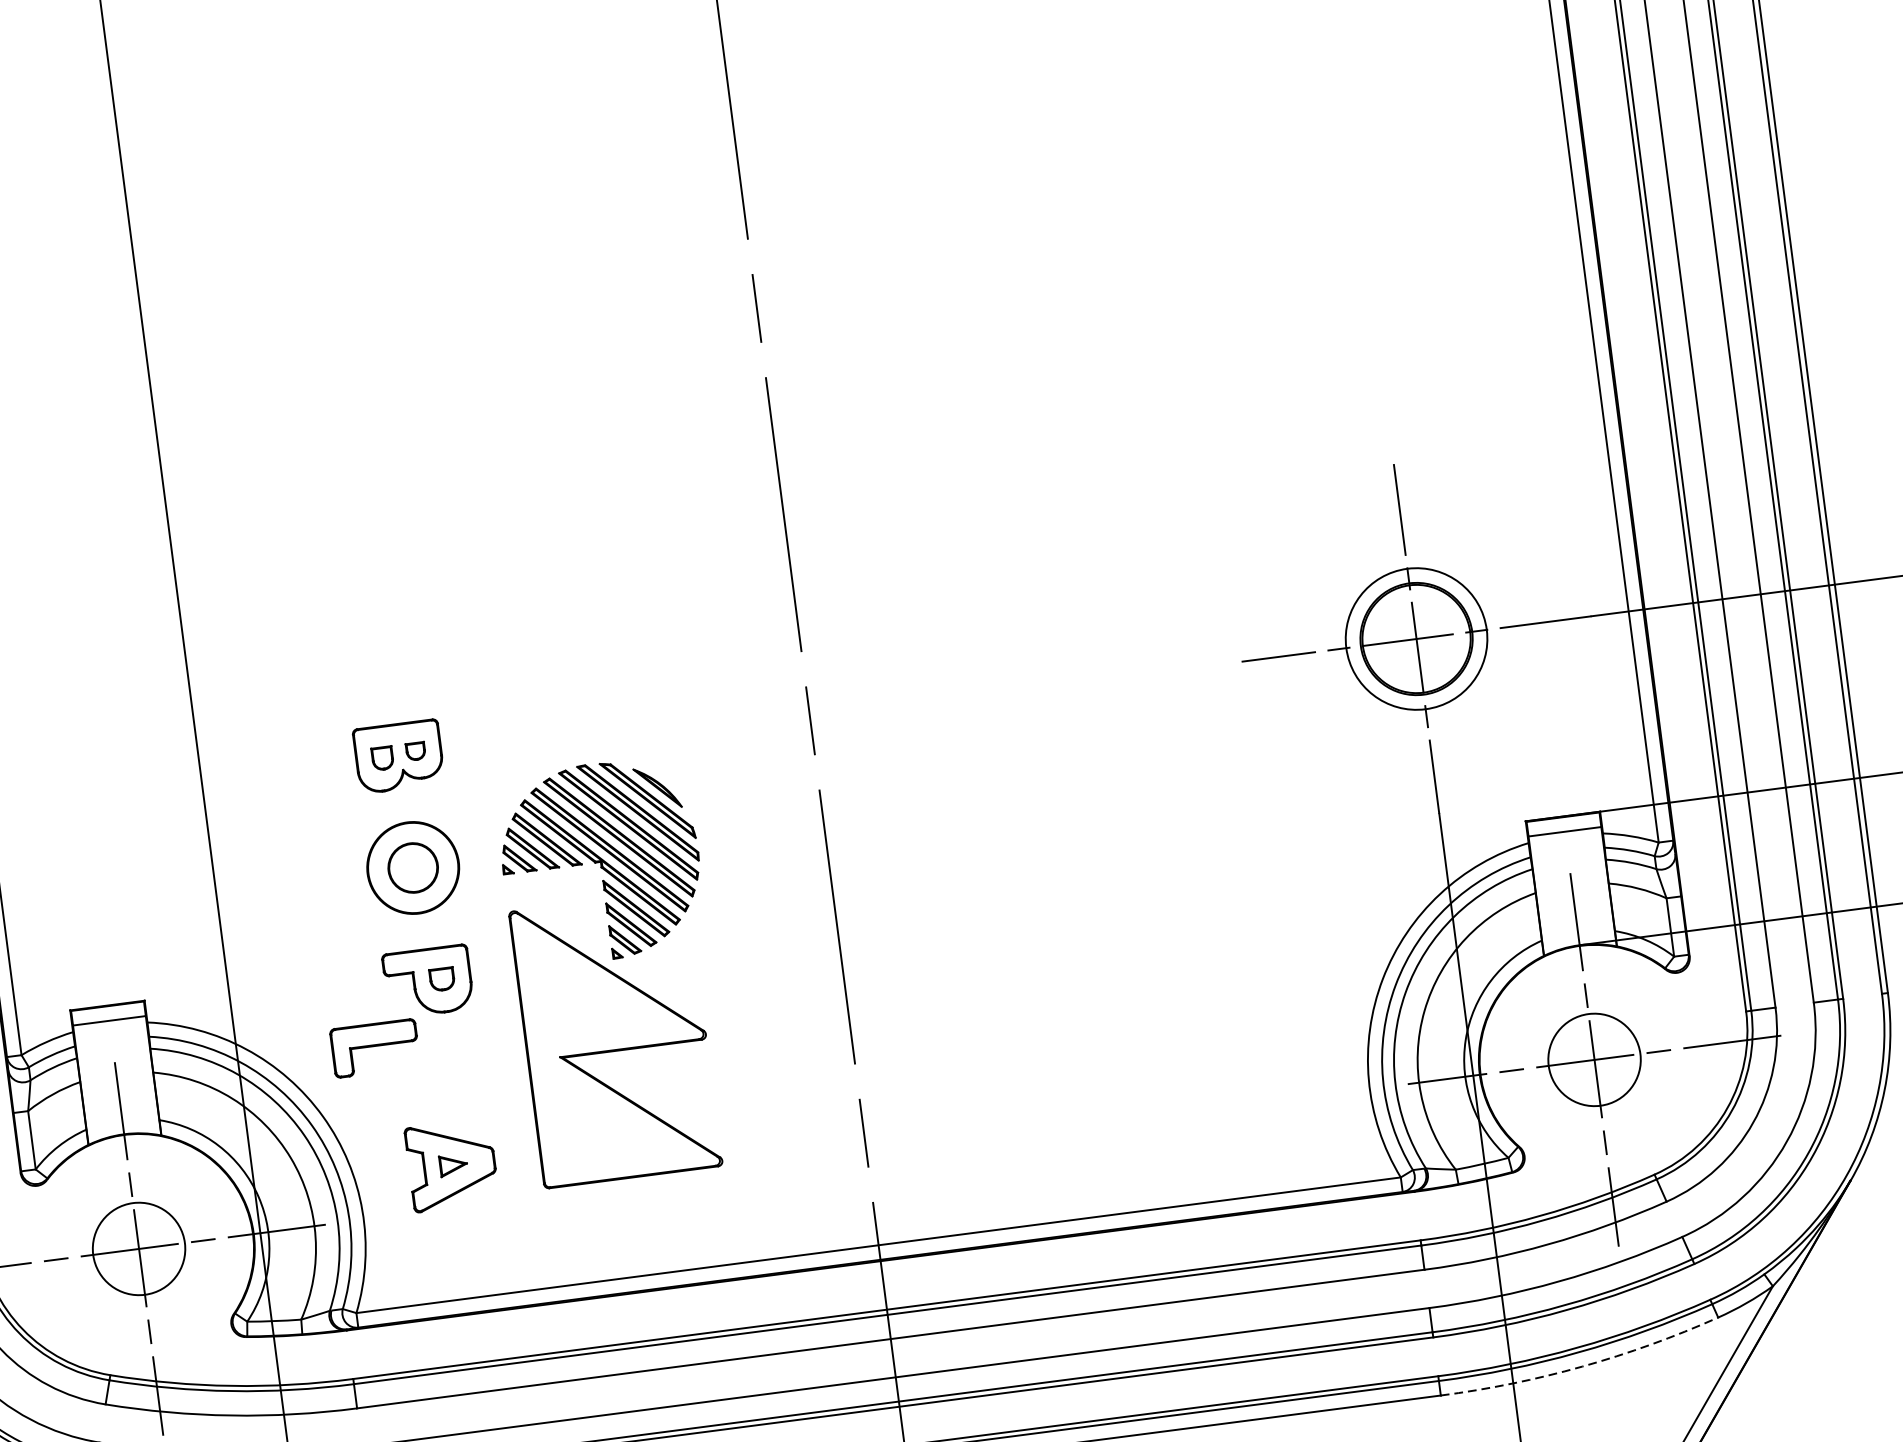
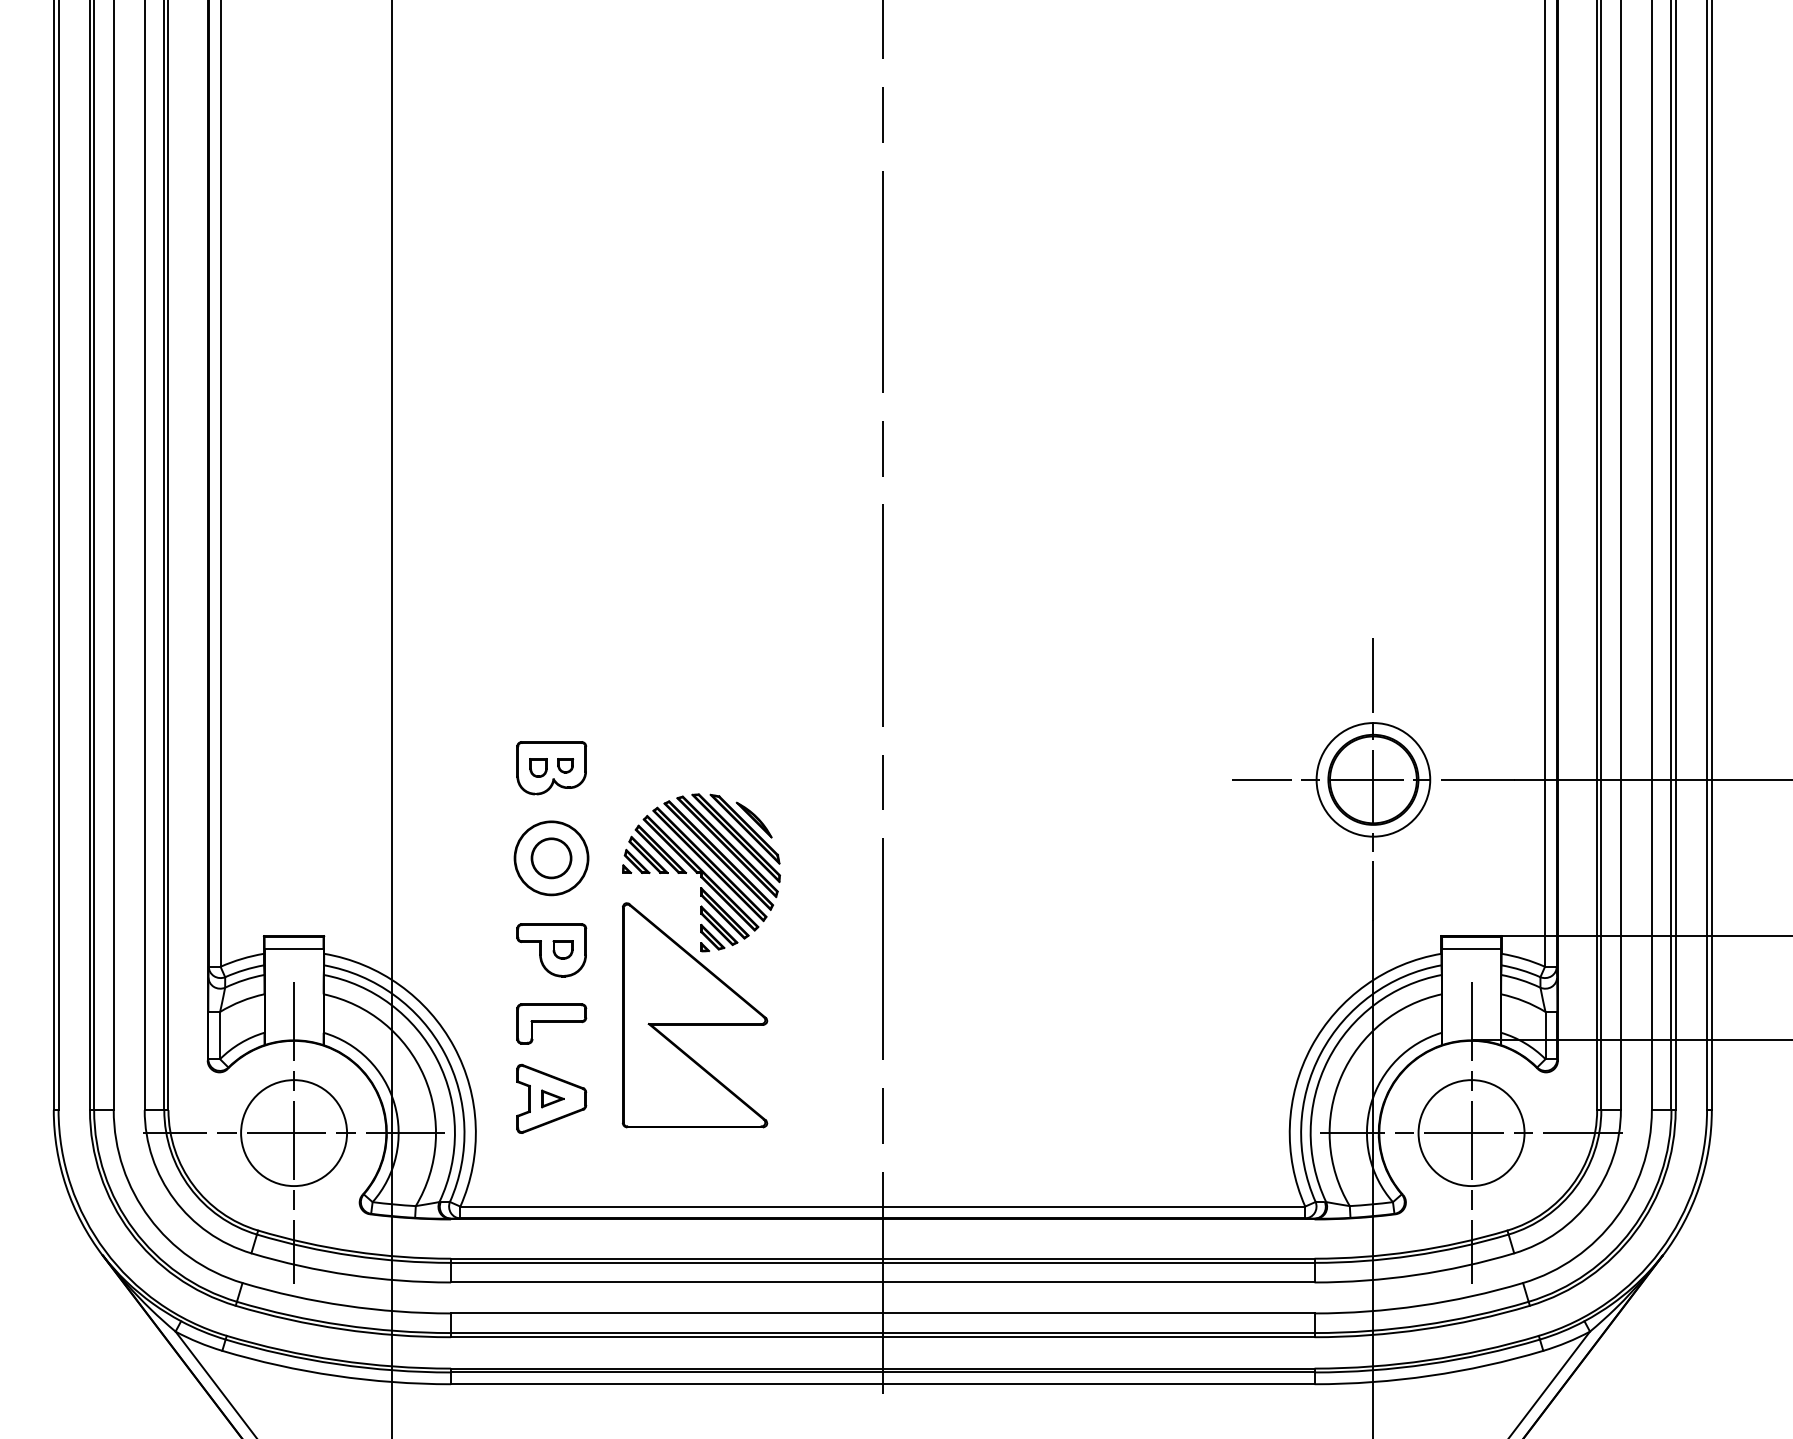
part: (374, 1047) -> (551, 1023), moved
circle: (1594, 1060) -> (1471, 1133), size x1.43
circle: (139, 1249) -> (294, 1133), size x1.43
arc: (1582, 1366) -> (1430, 1375), dashed -> solid

